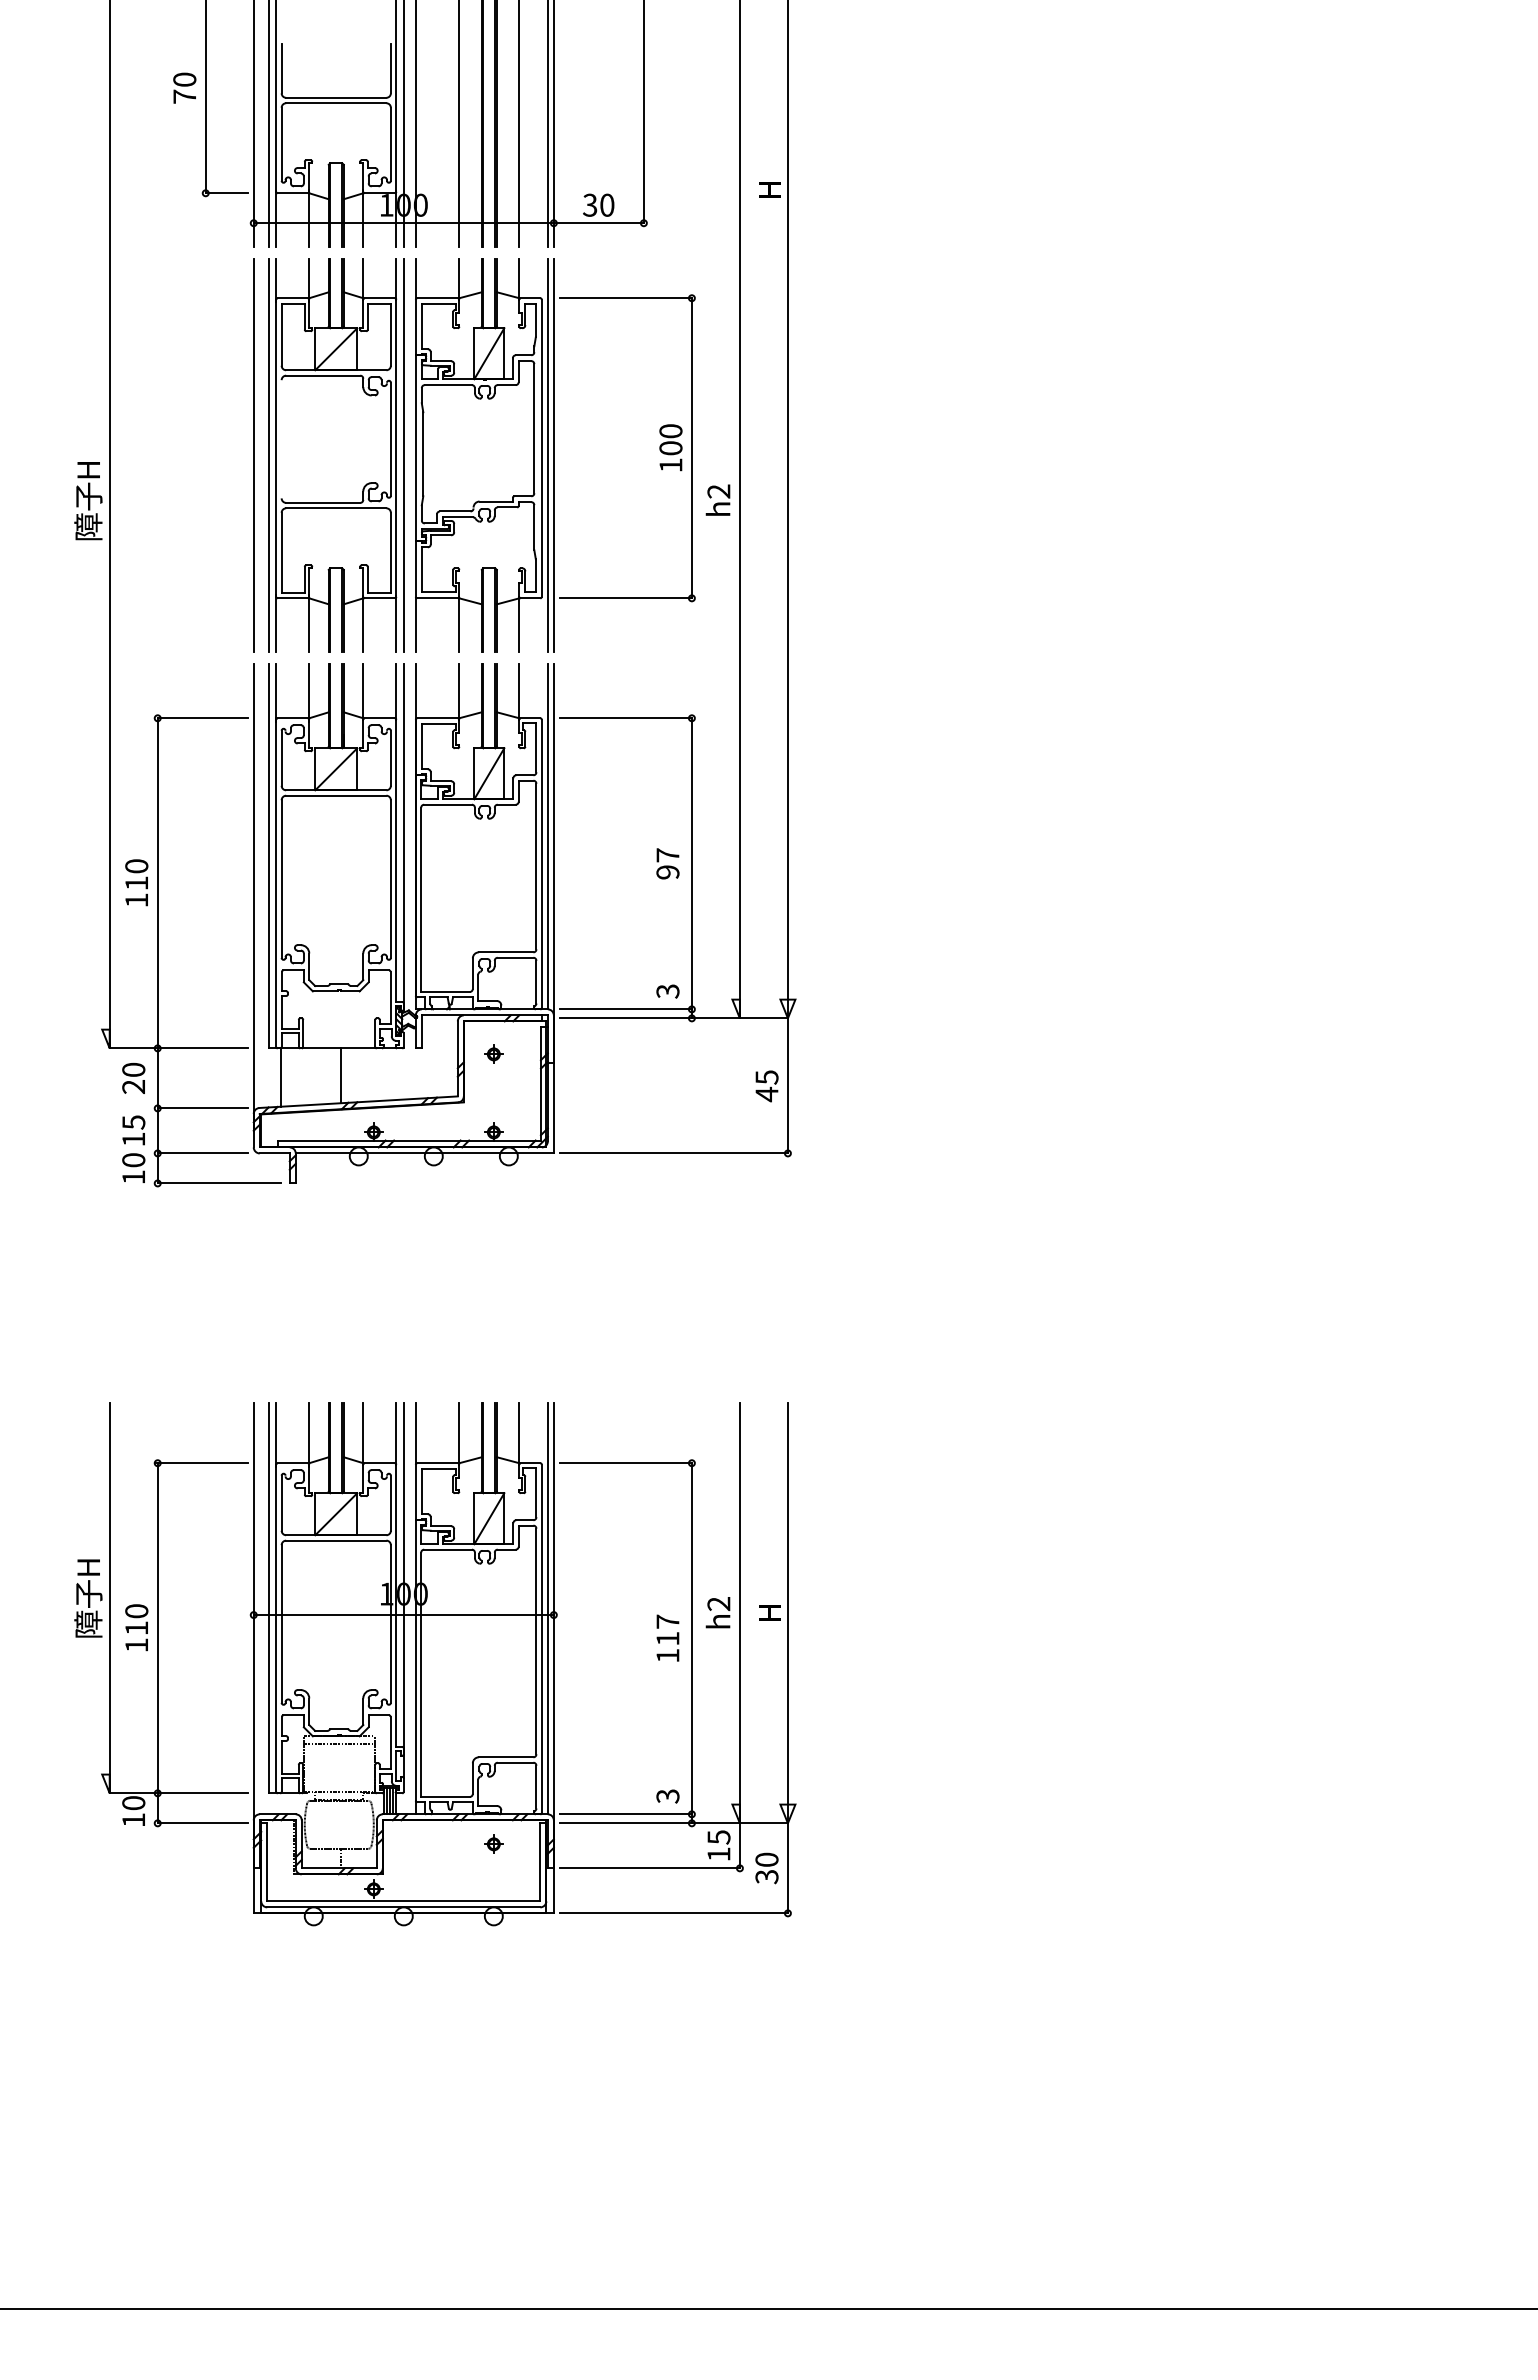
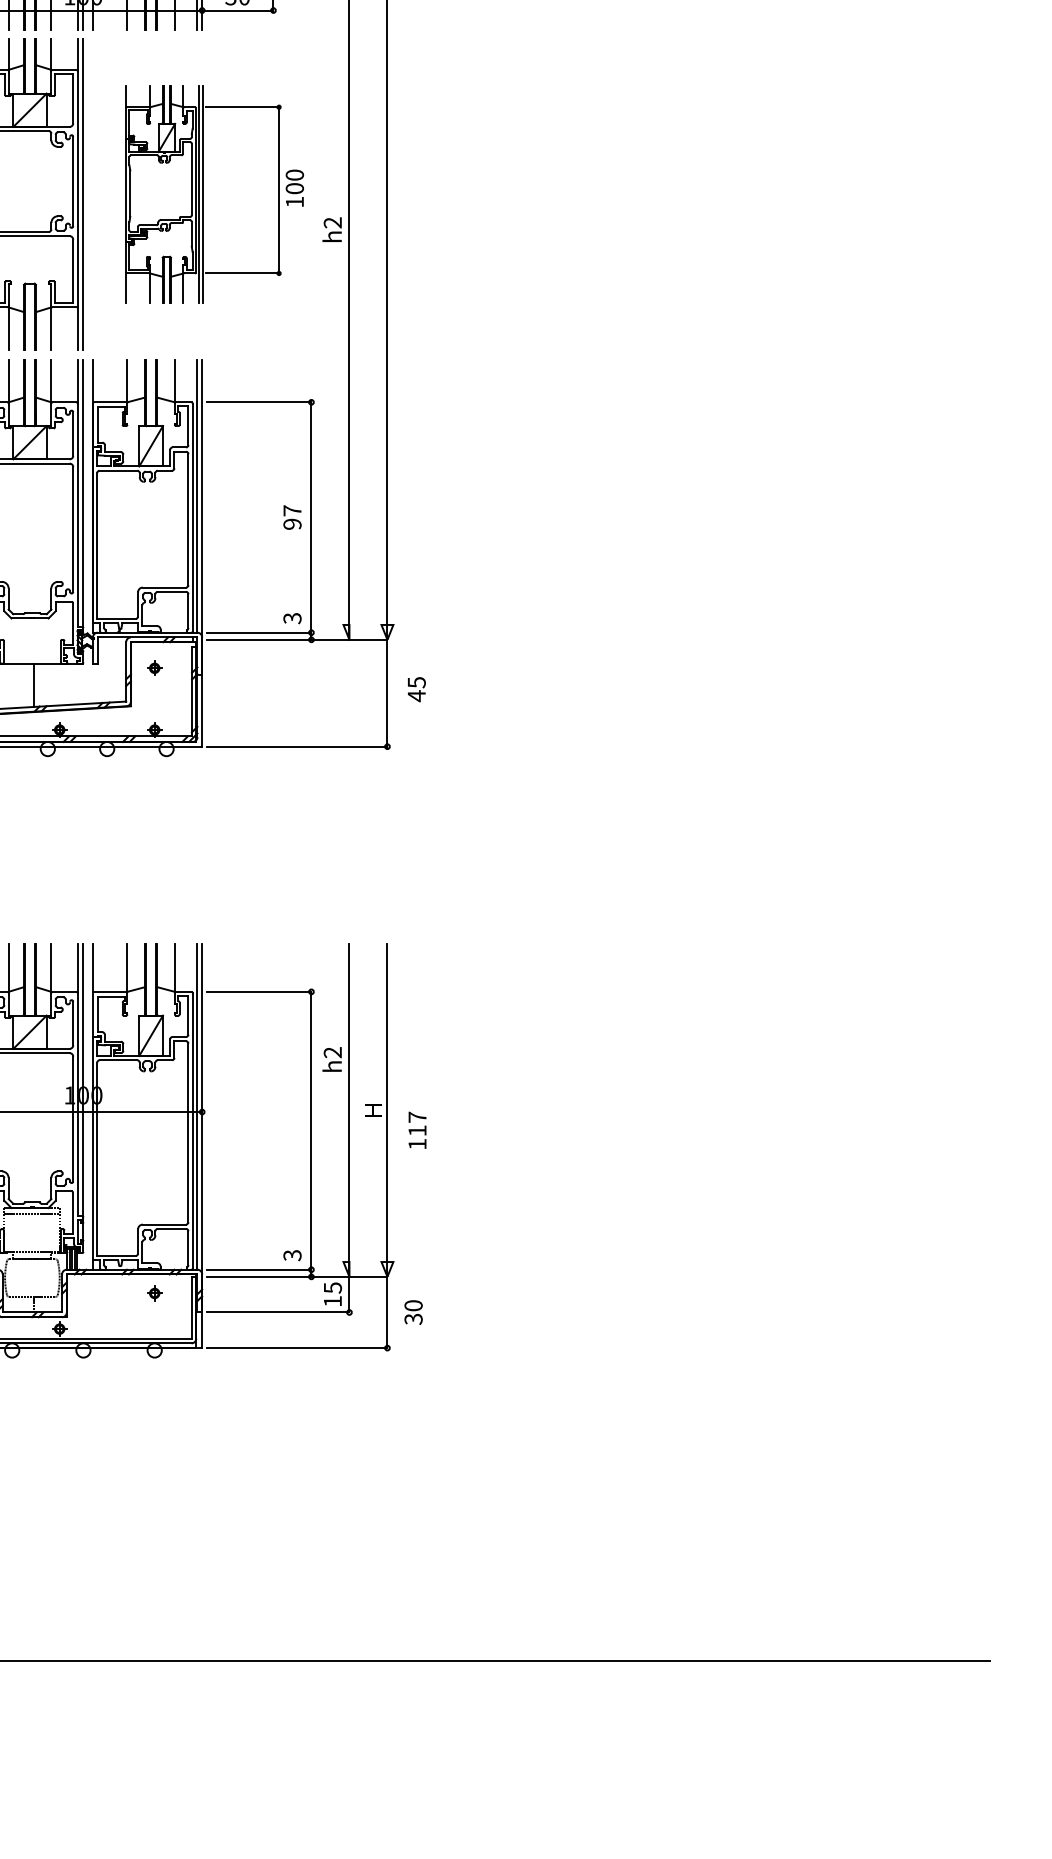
part: (555, 455) -> (203, 194), size x0.7
text: (766, 1086) -> (416, 689), moved
text: (717, 1612) -> (331, 1059), moved
text: (667, 1637) -> (417, 1129), moved
text: (766, 1868) -> (413, 1312), moved

